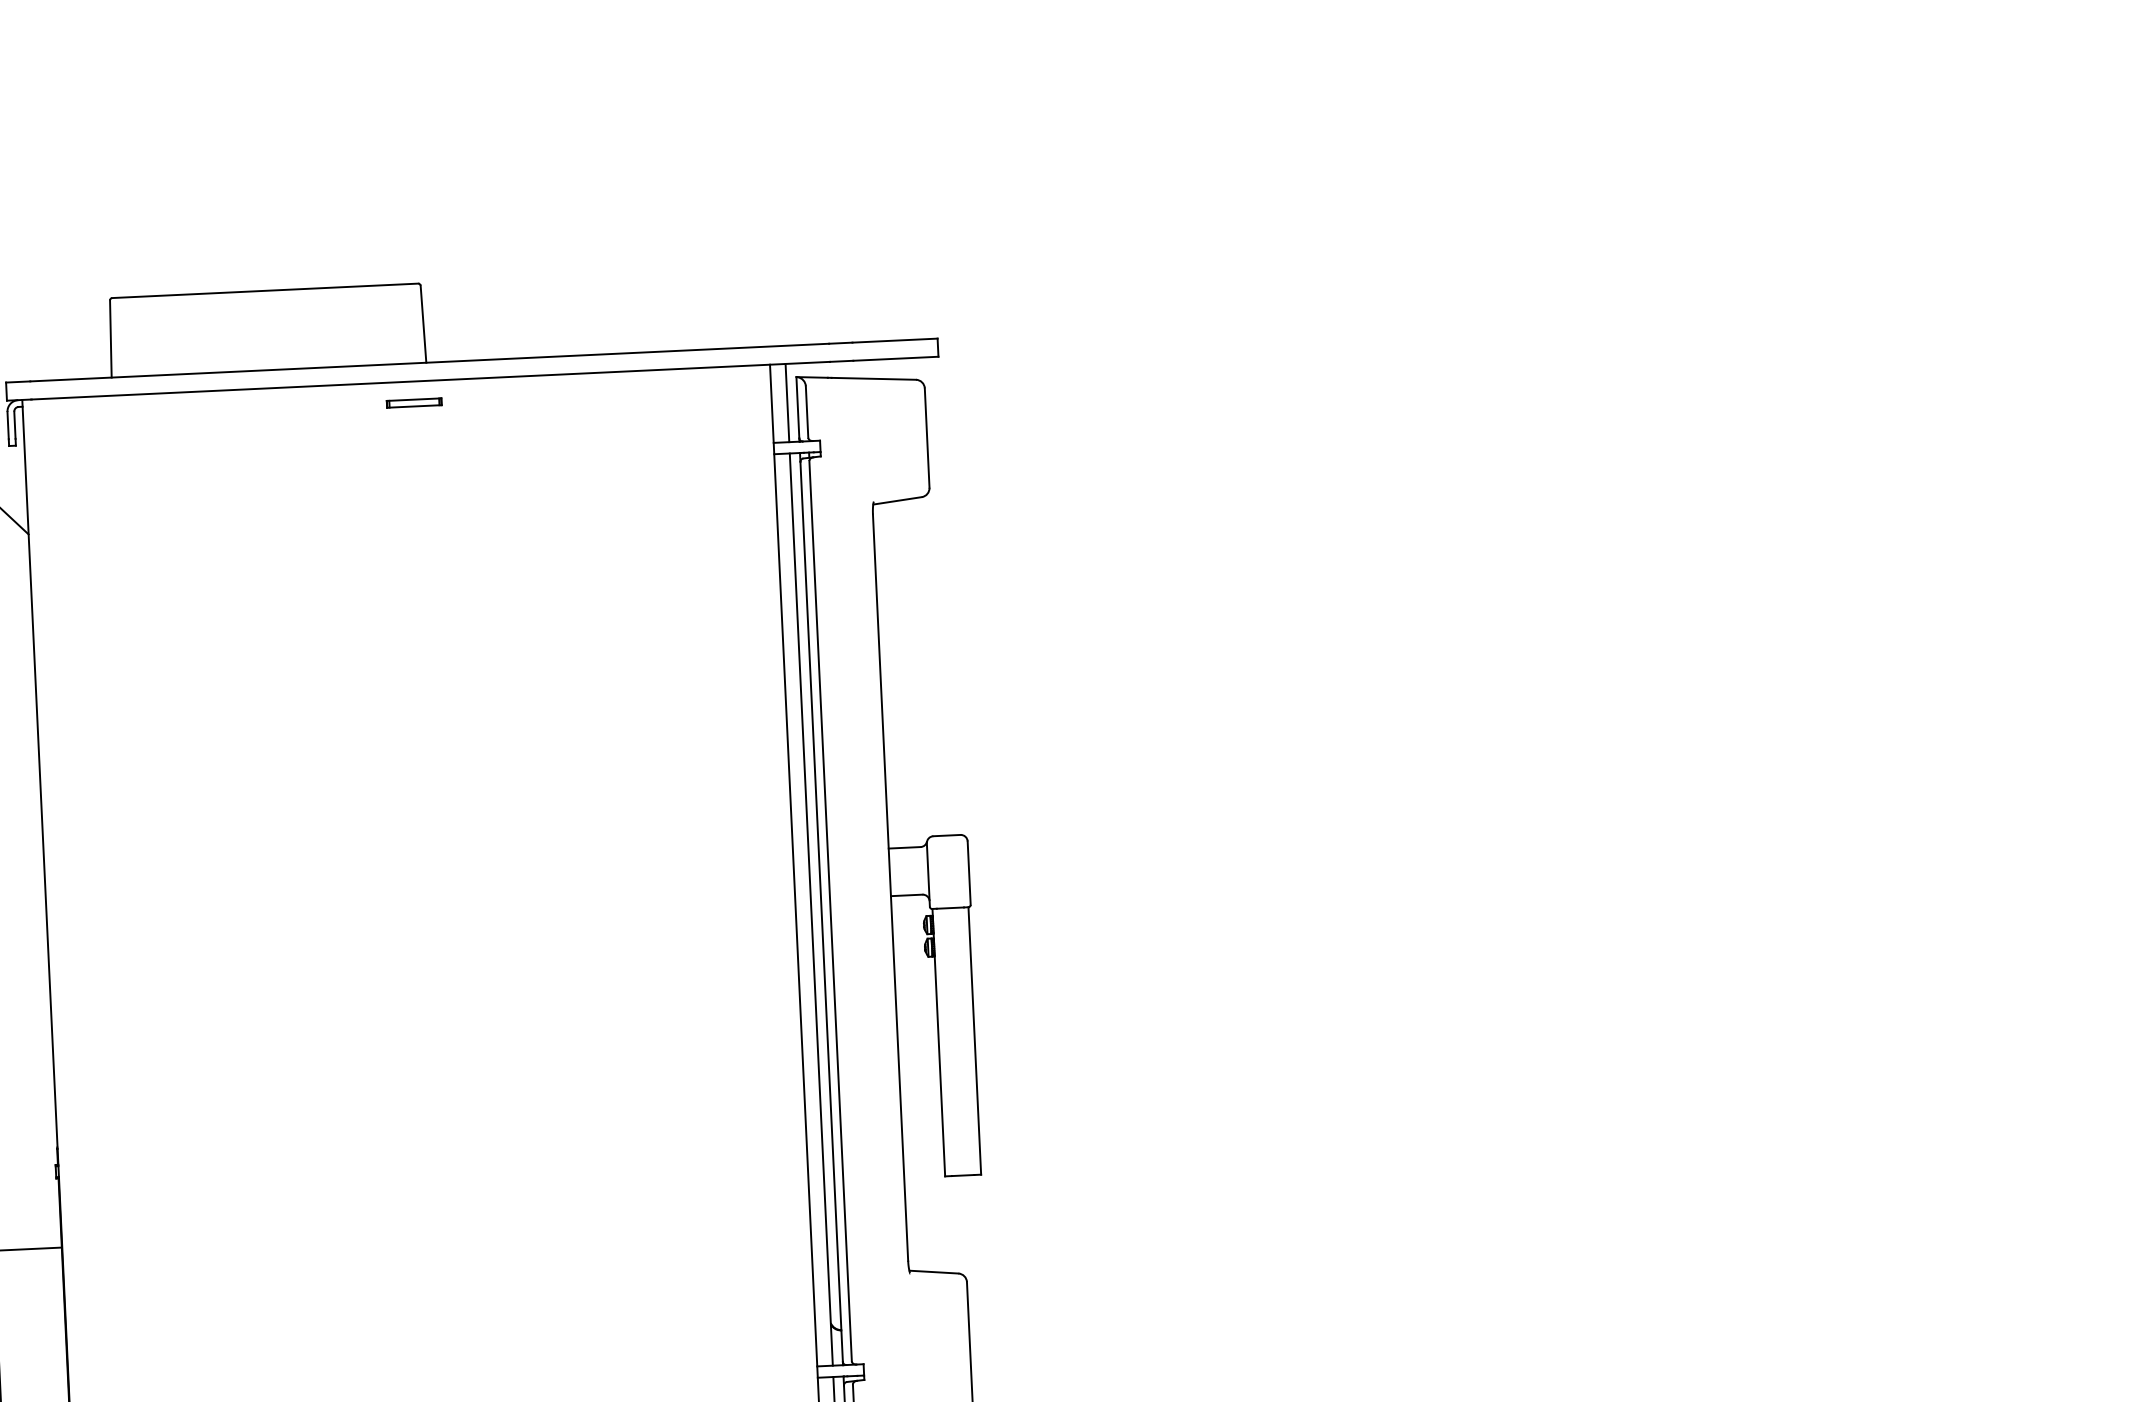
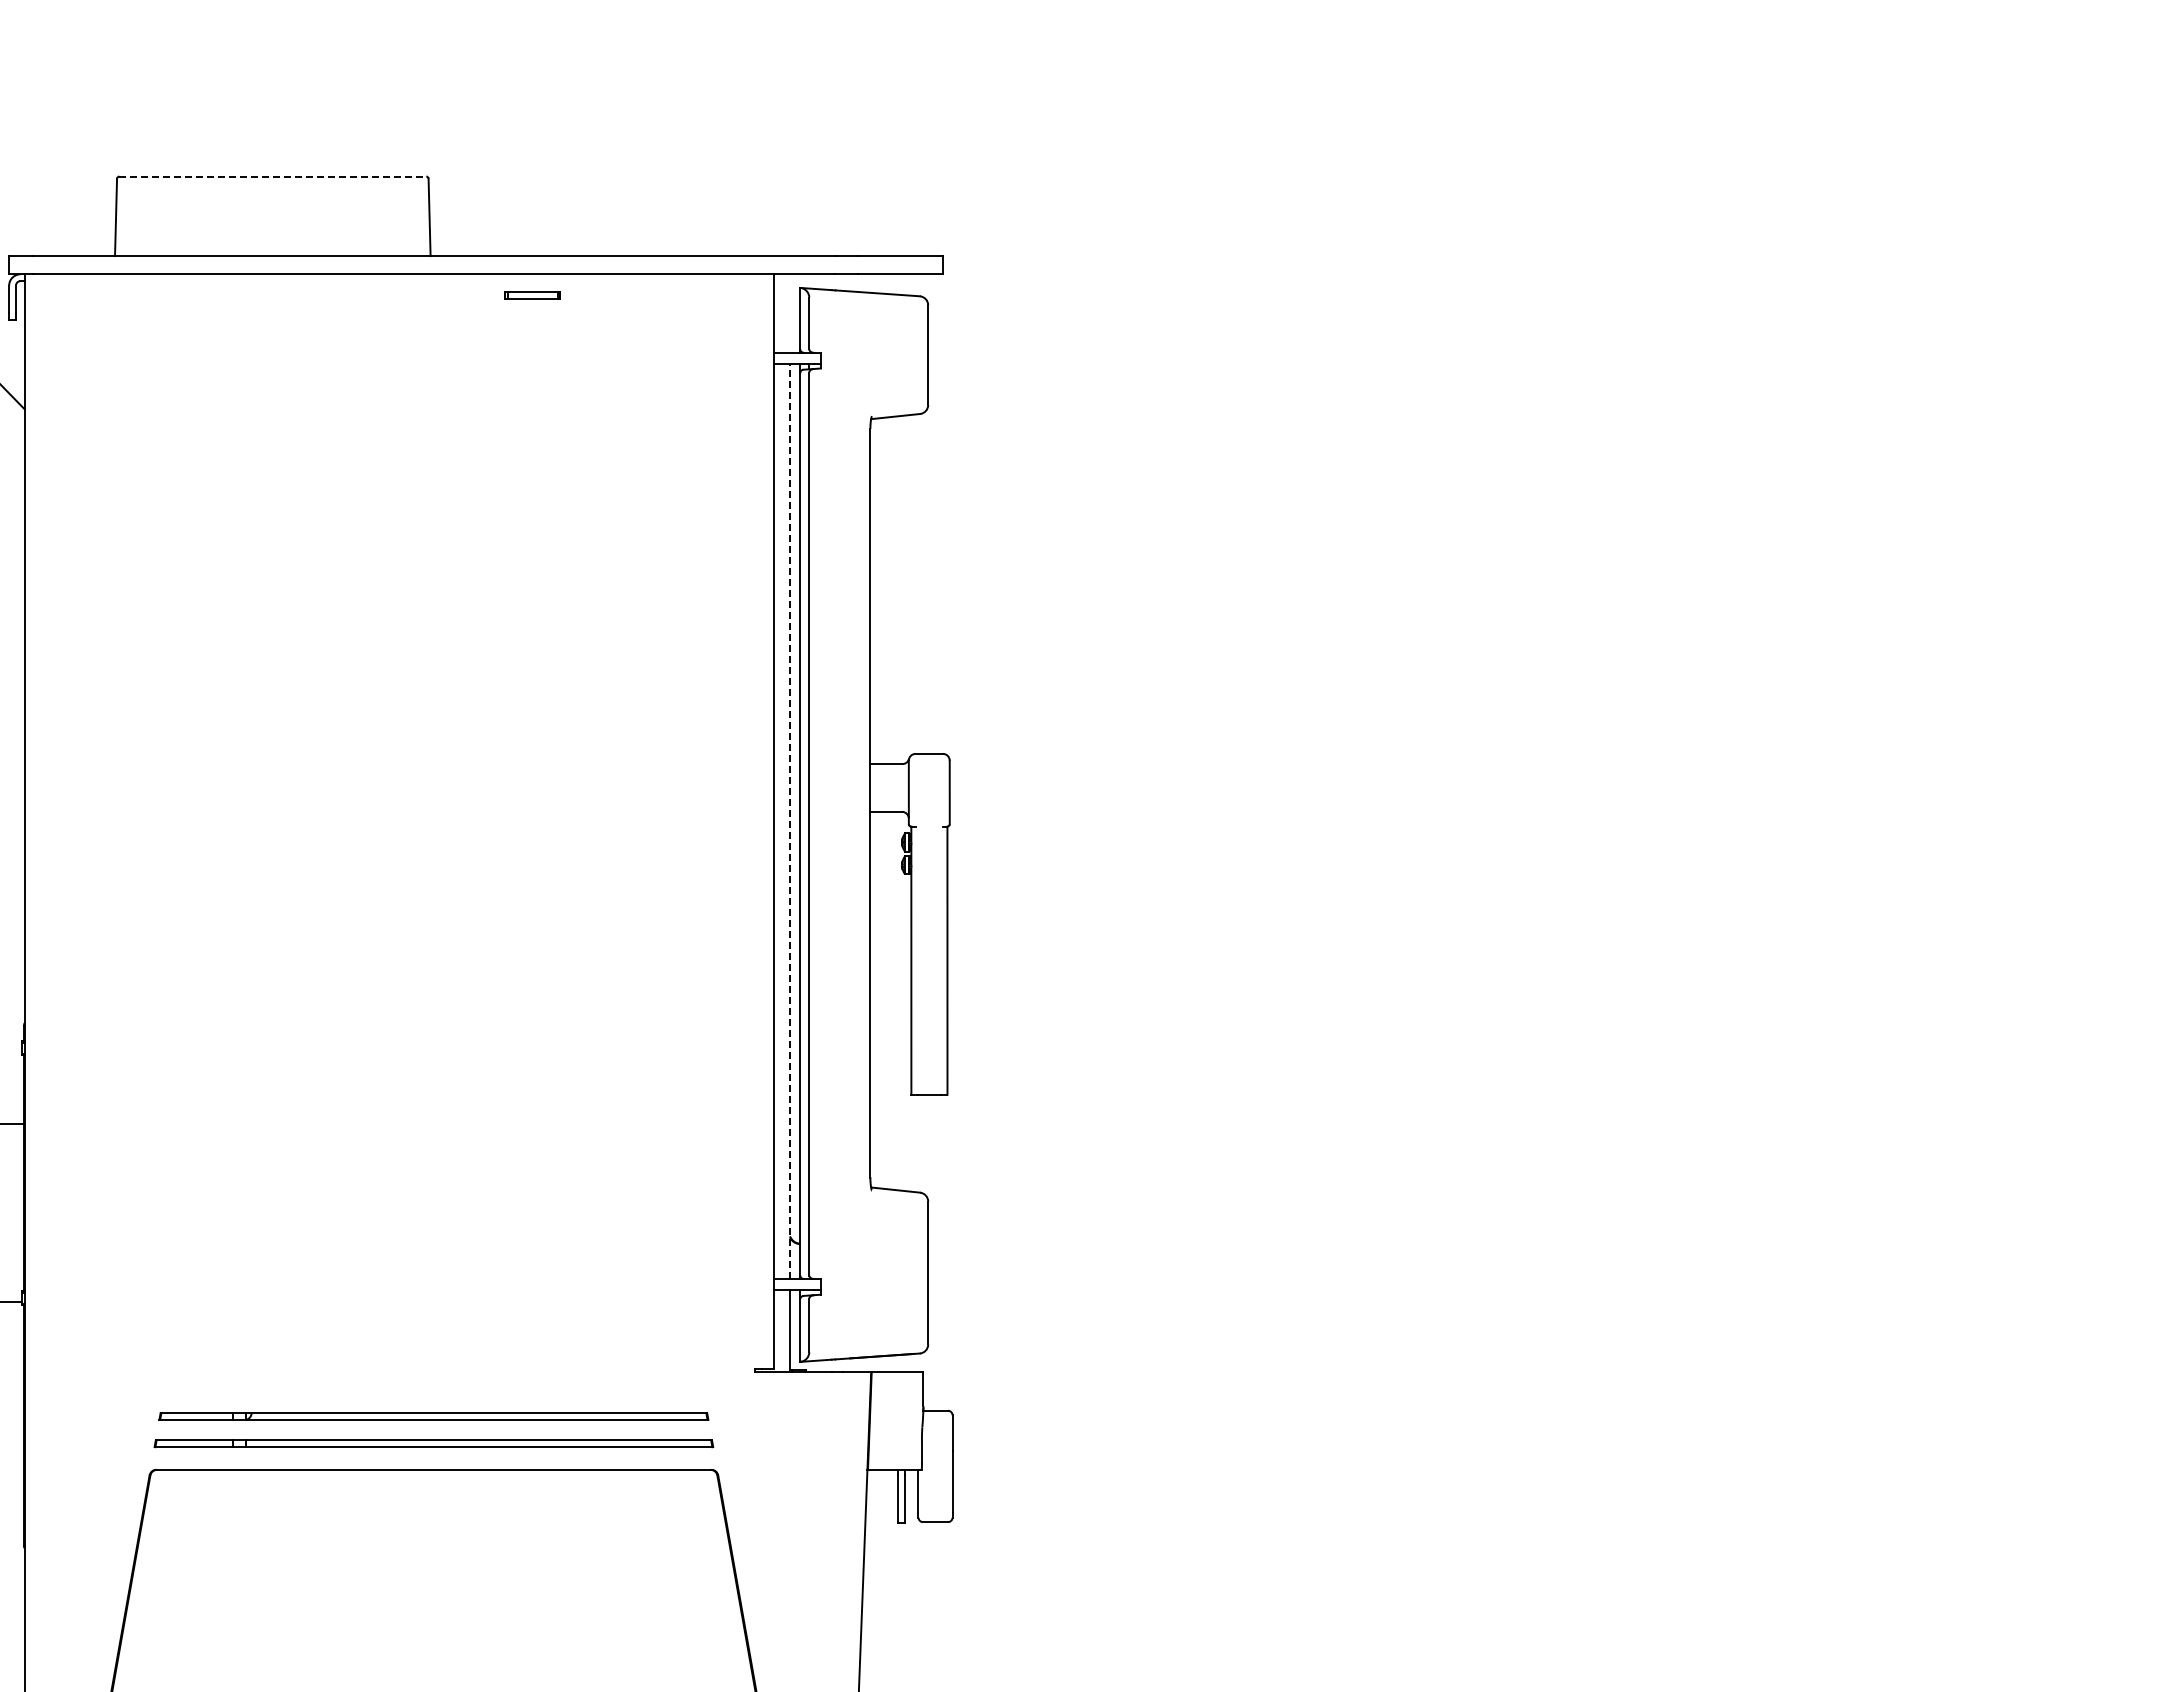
line: (265, 290) -> (273, 176), solid -> dashed
part: (414, 402) -> (532, 295), moved
line: (787, 403) -> (790, 313), removed
line: (949, 908) -> (928, 826), removed
line: (811, 909) -> (790, 821), solid -> dashed

